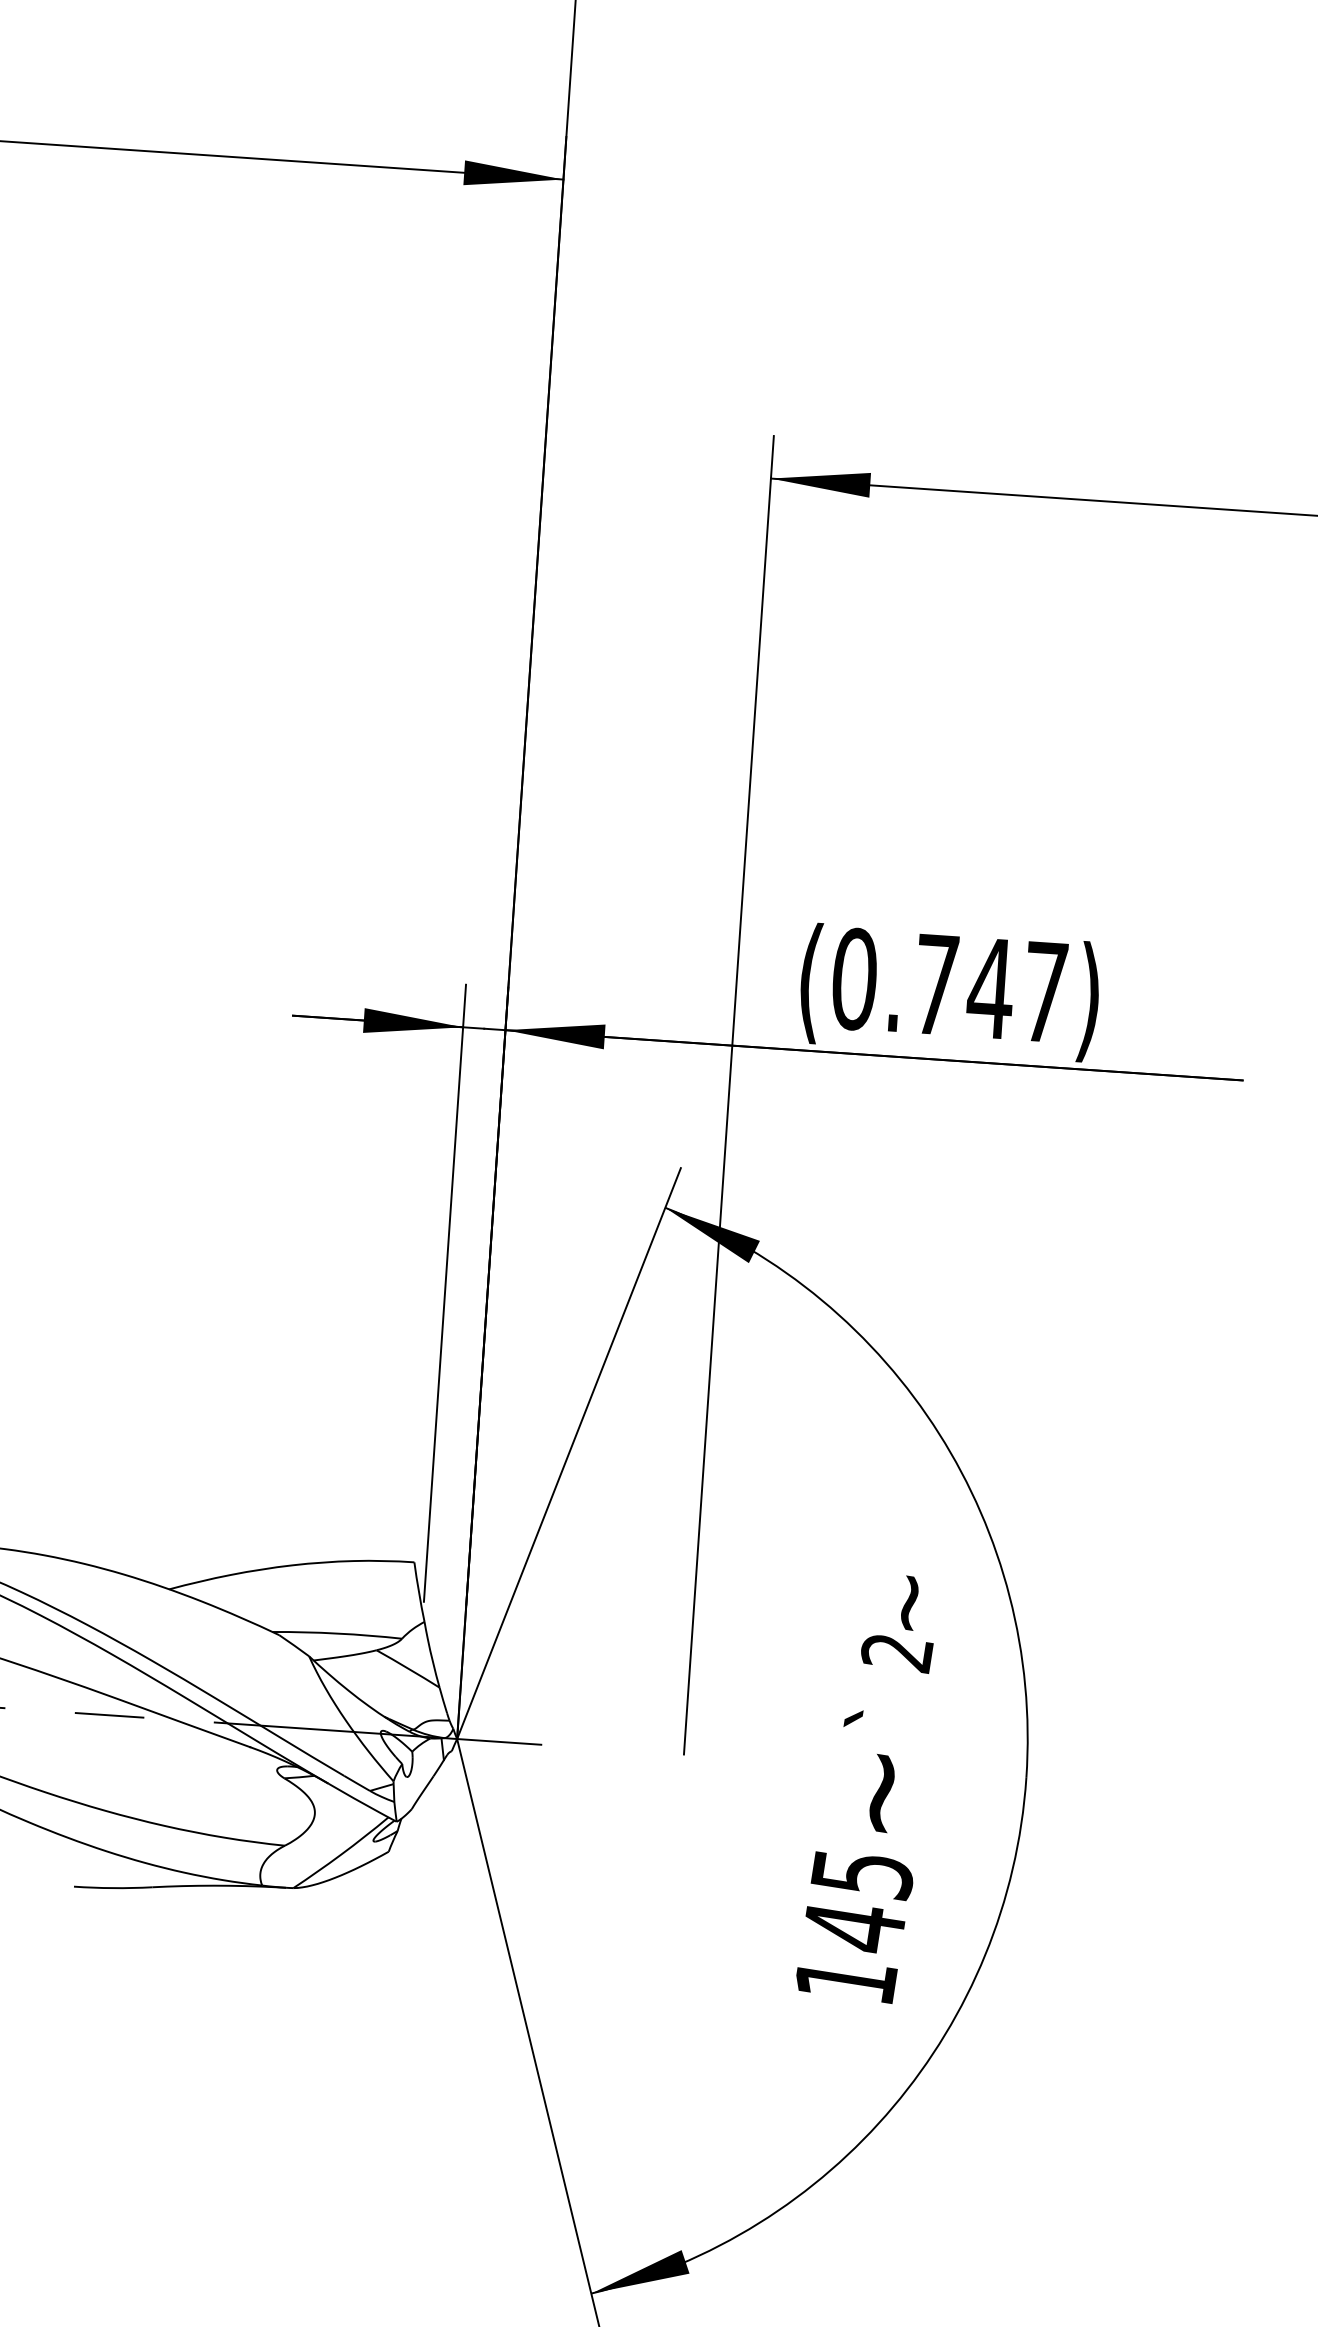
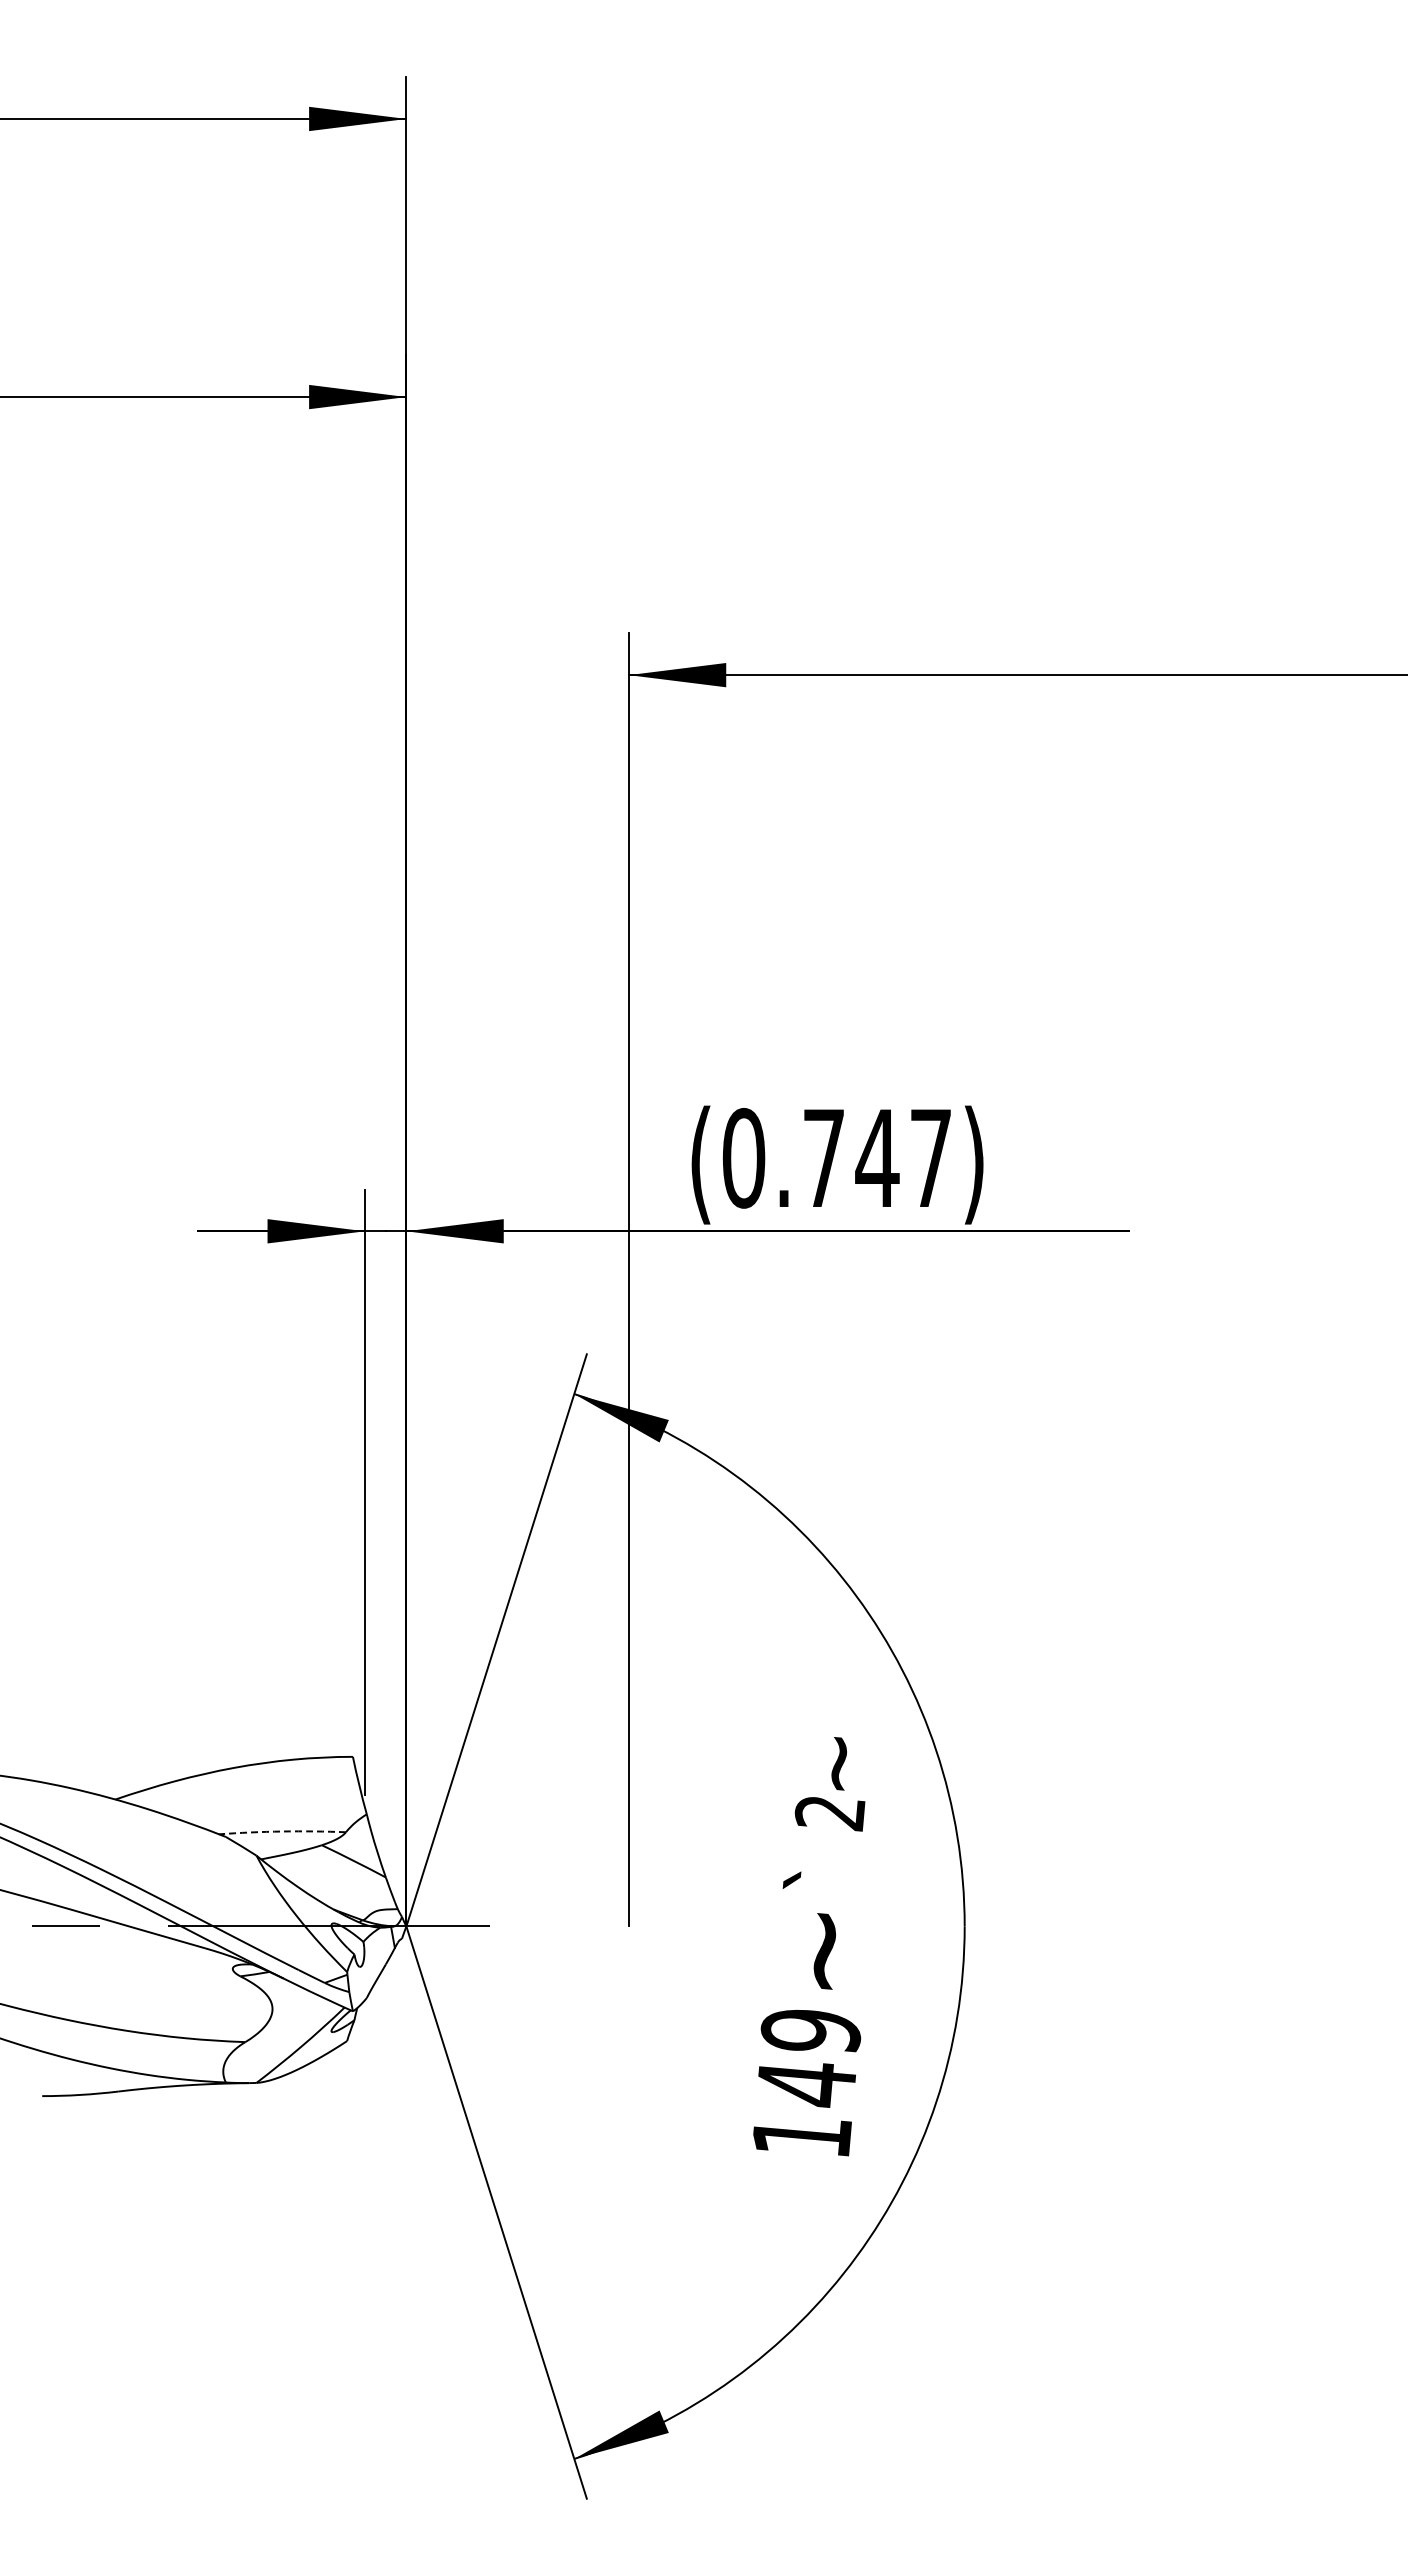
arc: (337, 1633) -> (282, 1831), solid -> dashed
text: (861, 1874) -> (810, 2031), 145 -> 149

